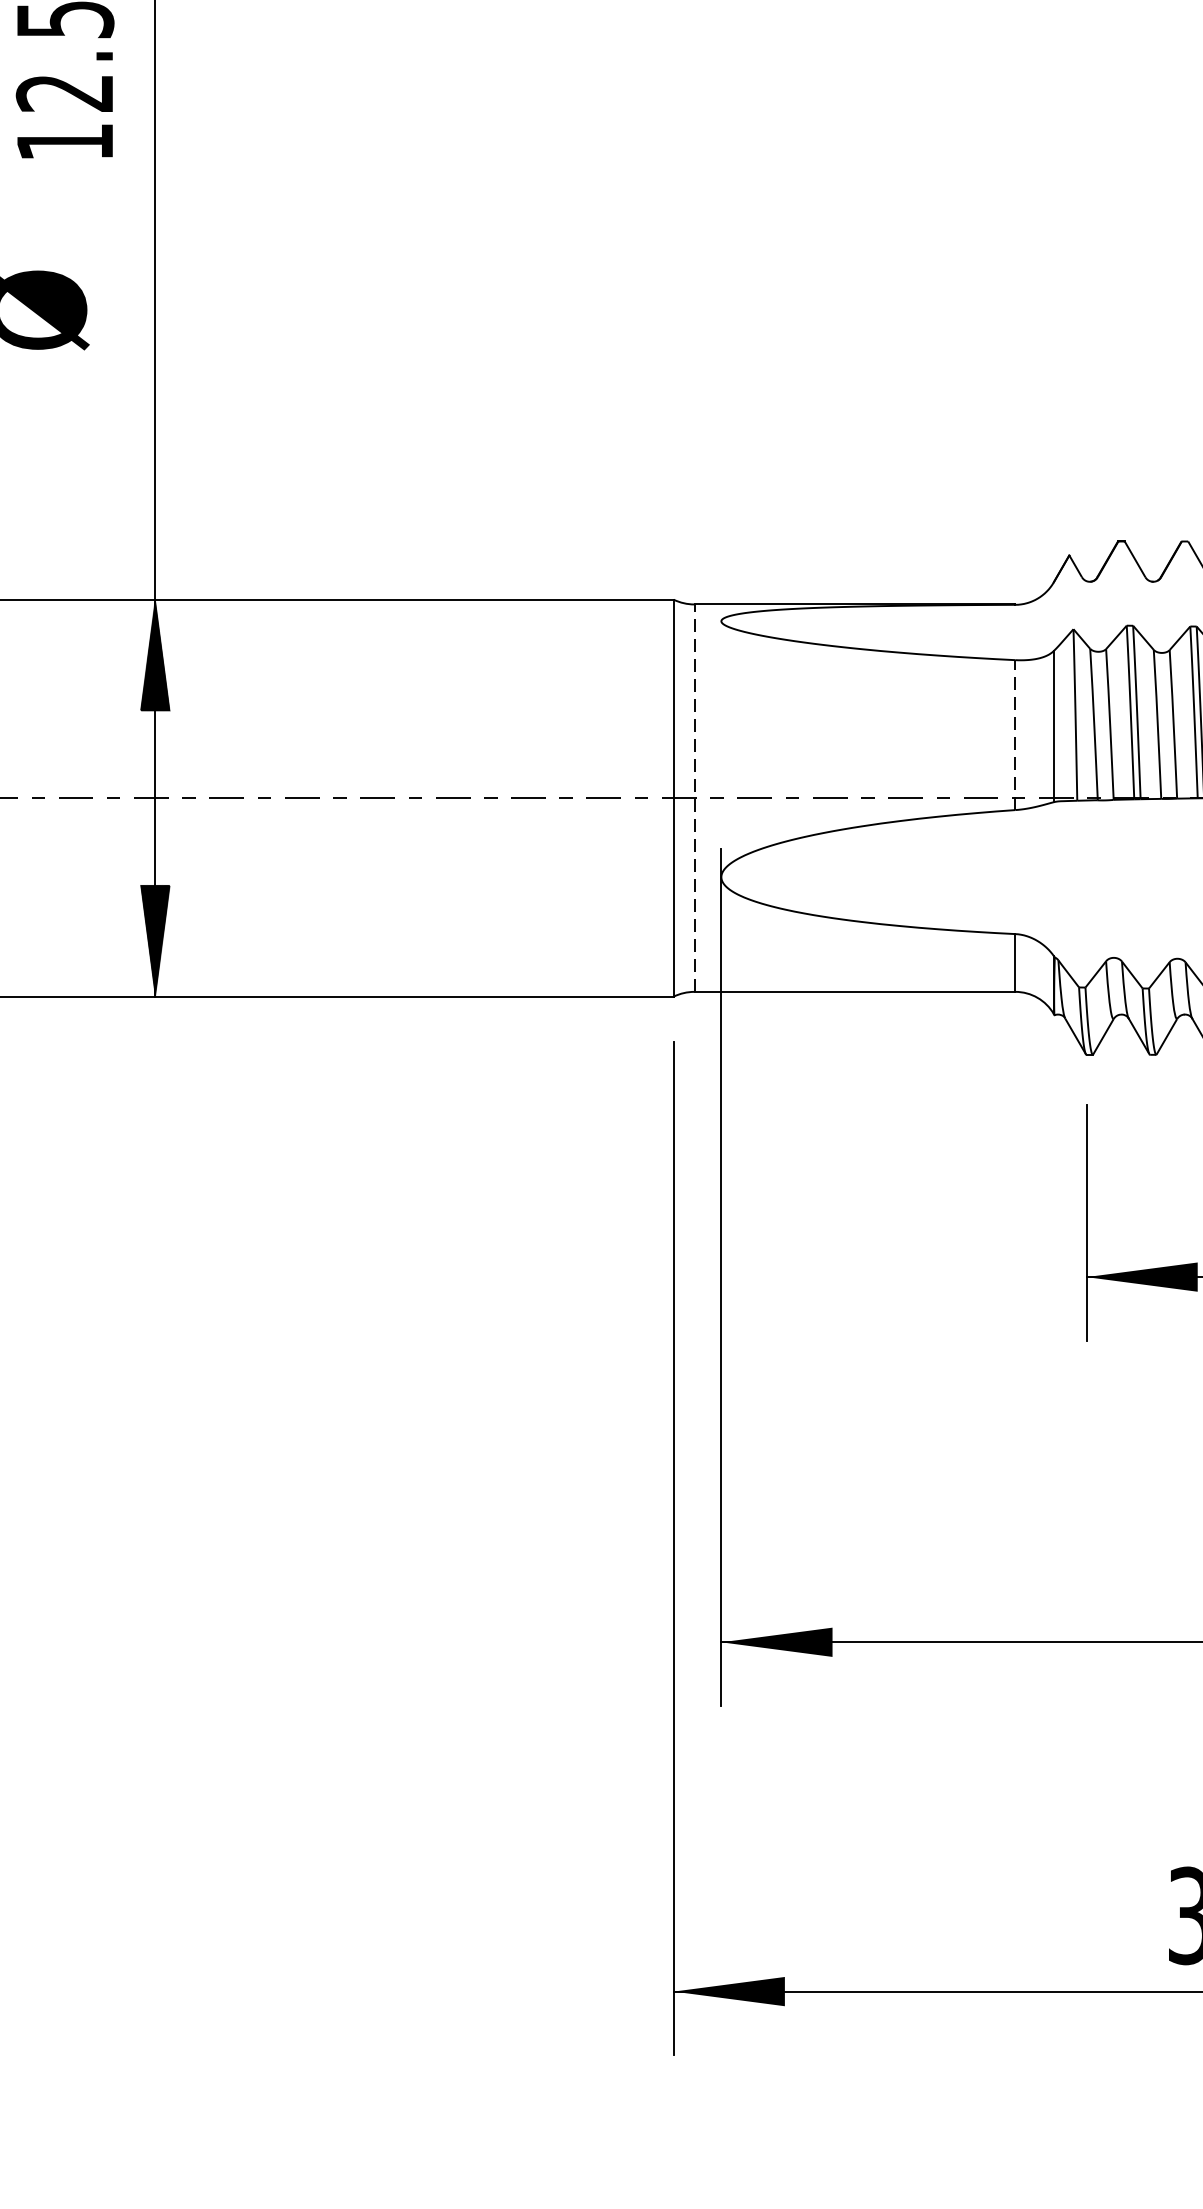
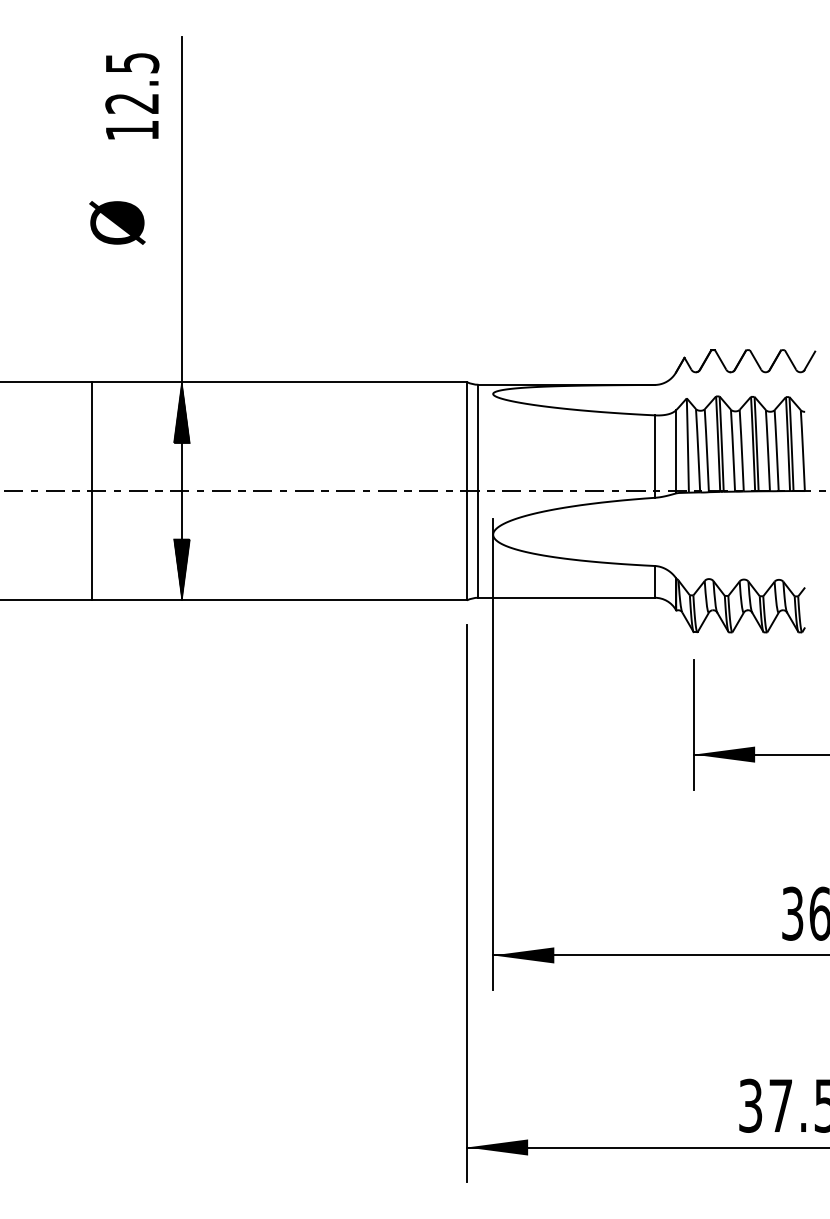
line: (1014, 734) -> (654, 456), dashed -> solid
line: (694, 798) -> (478, 491), dashed -> solid

